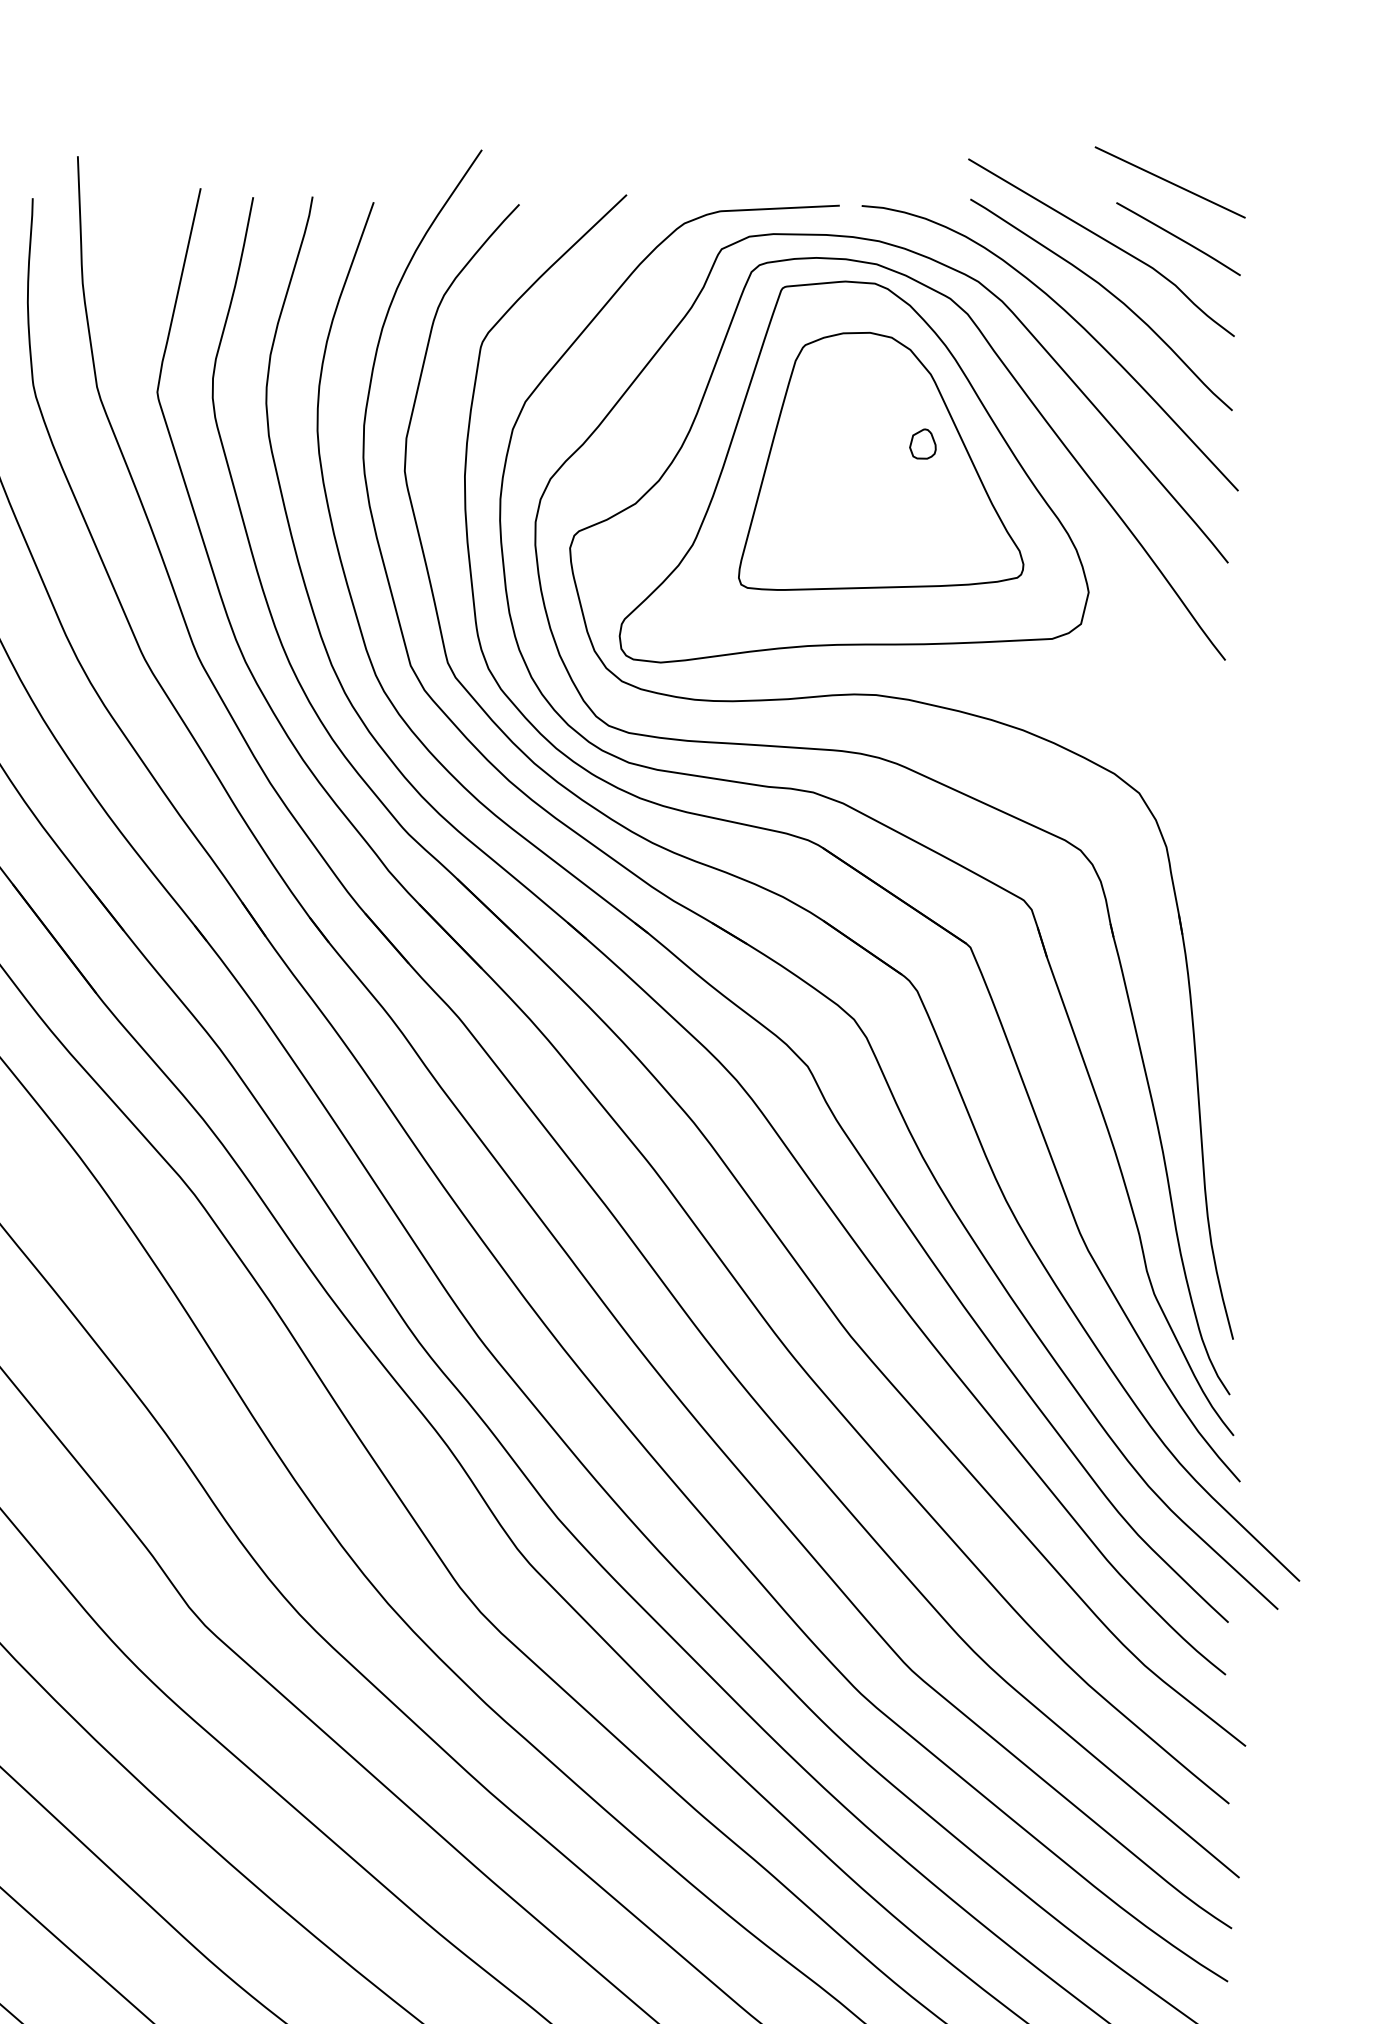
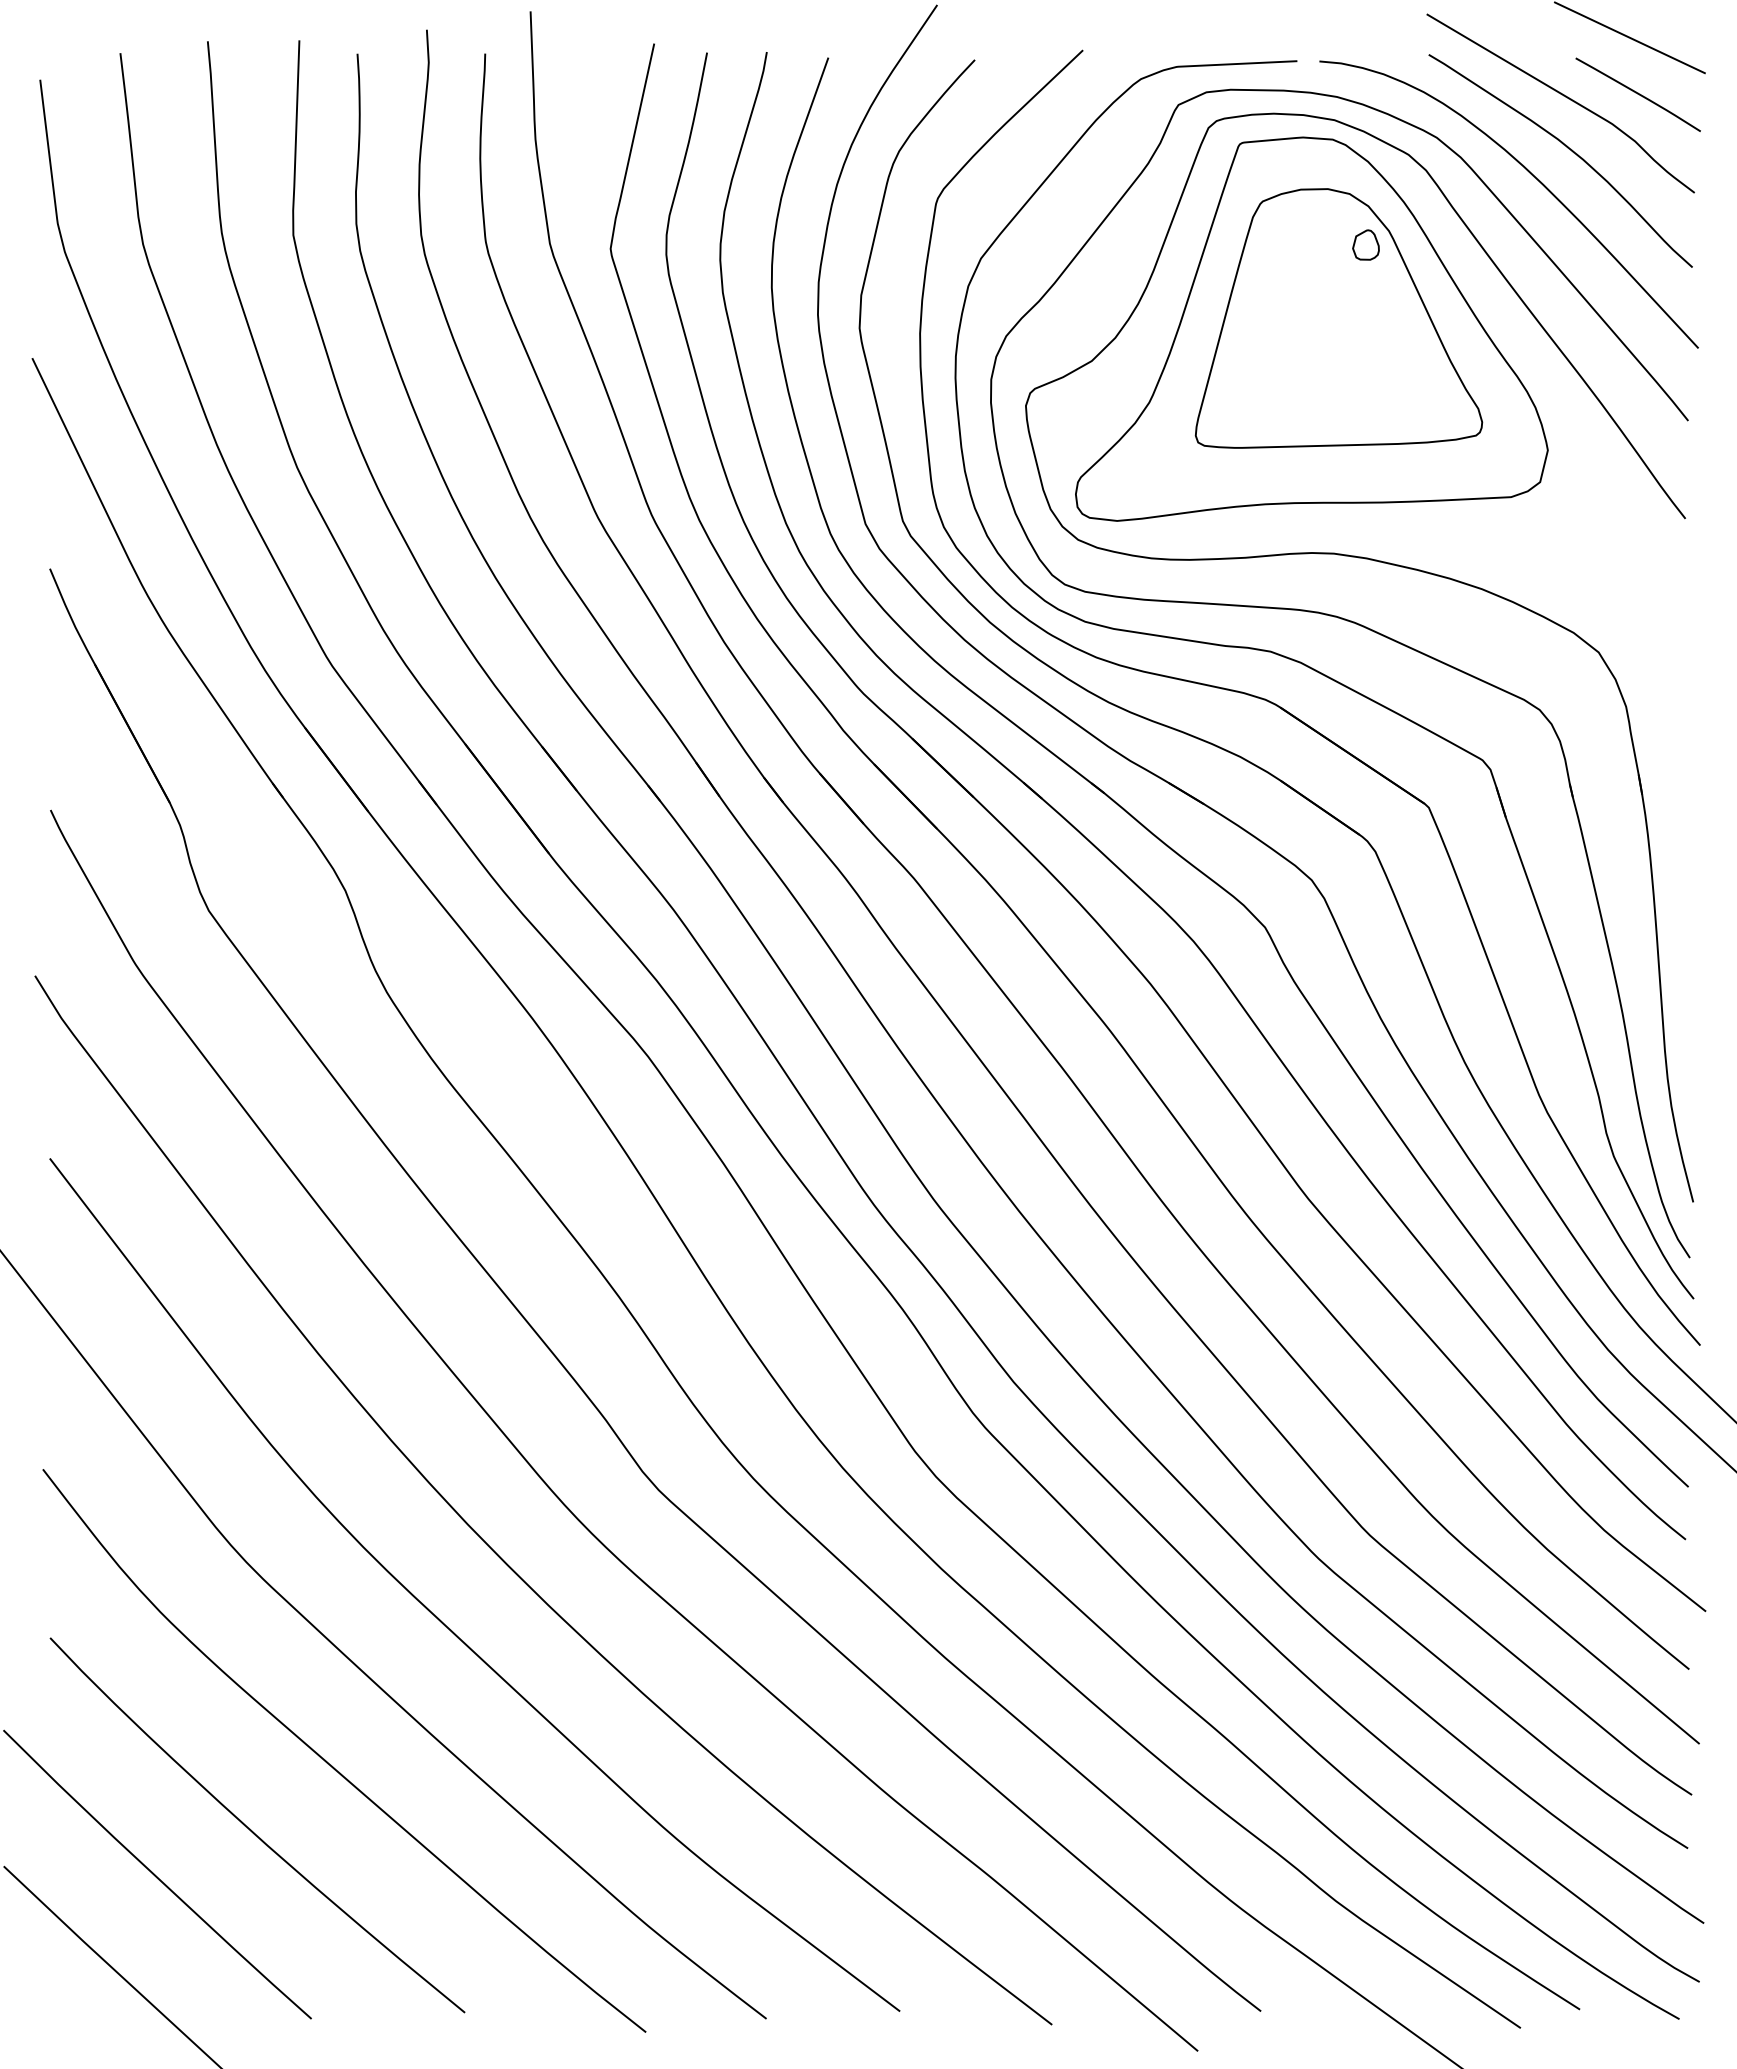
part: (922, 443) -> (1365, 244), moved

